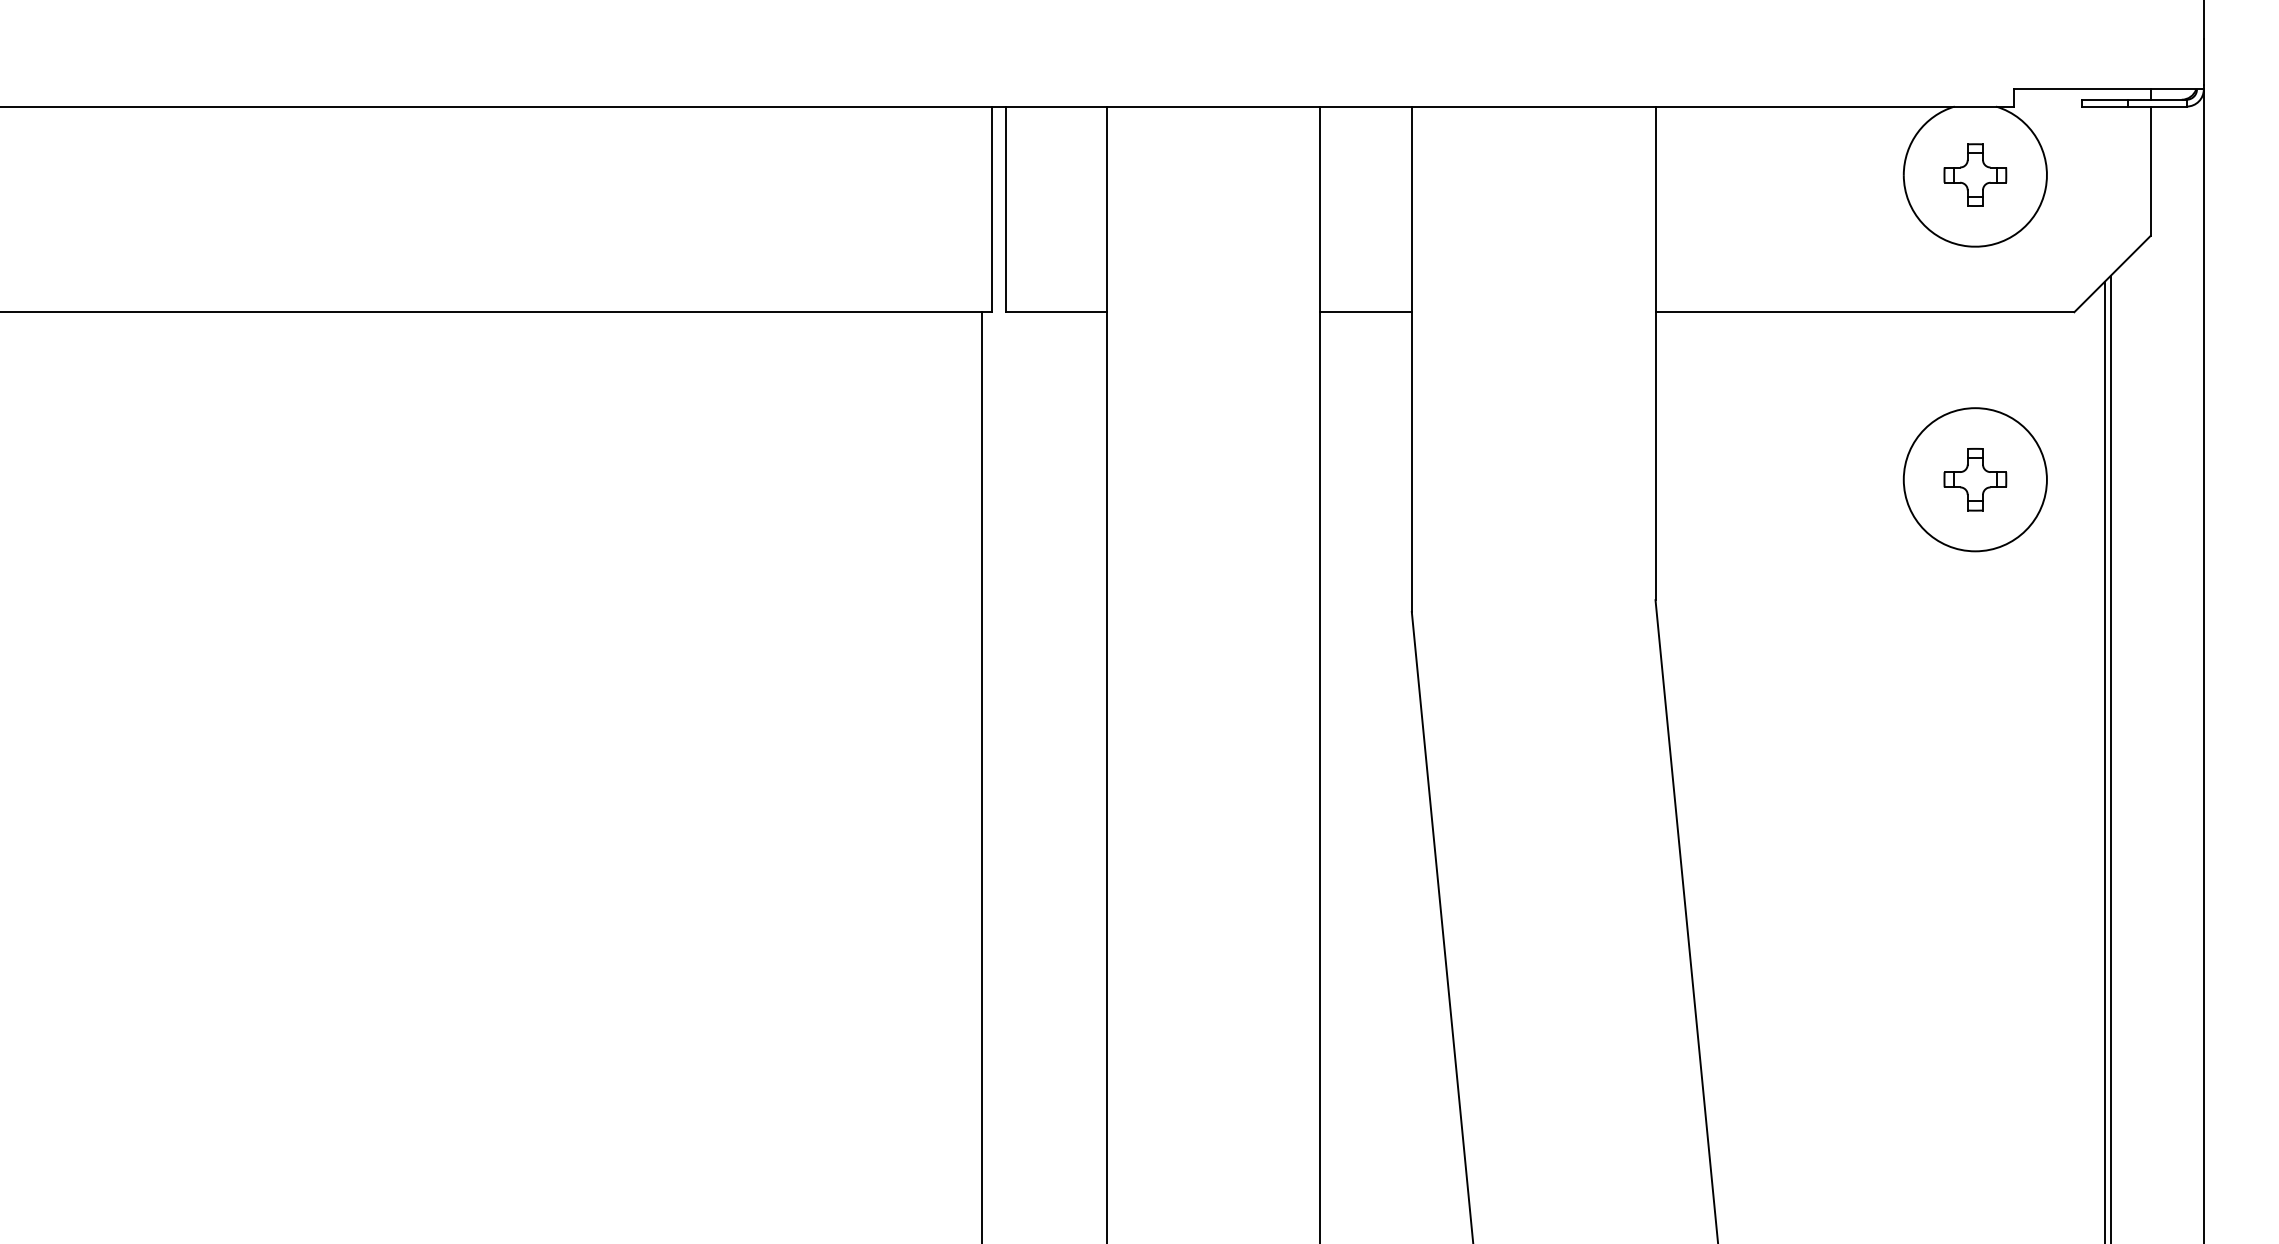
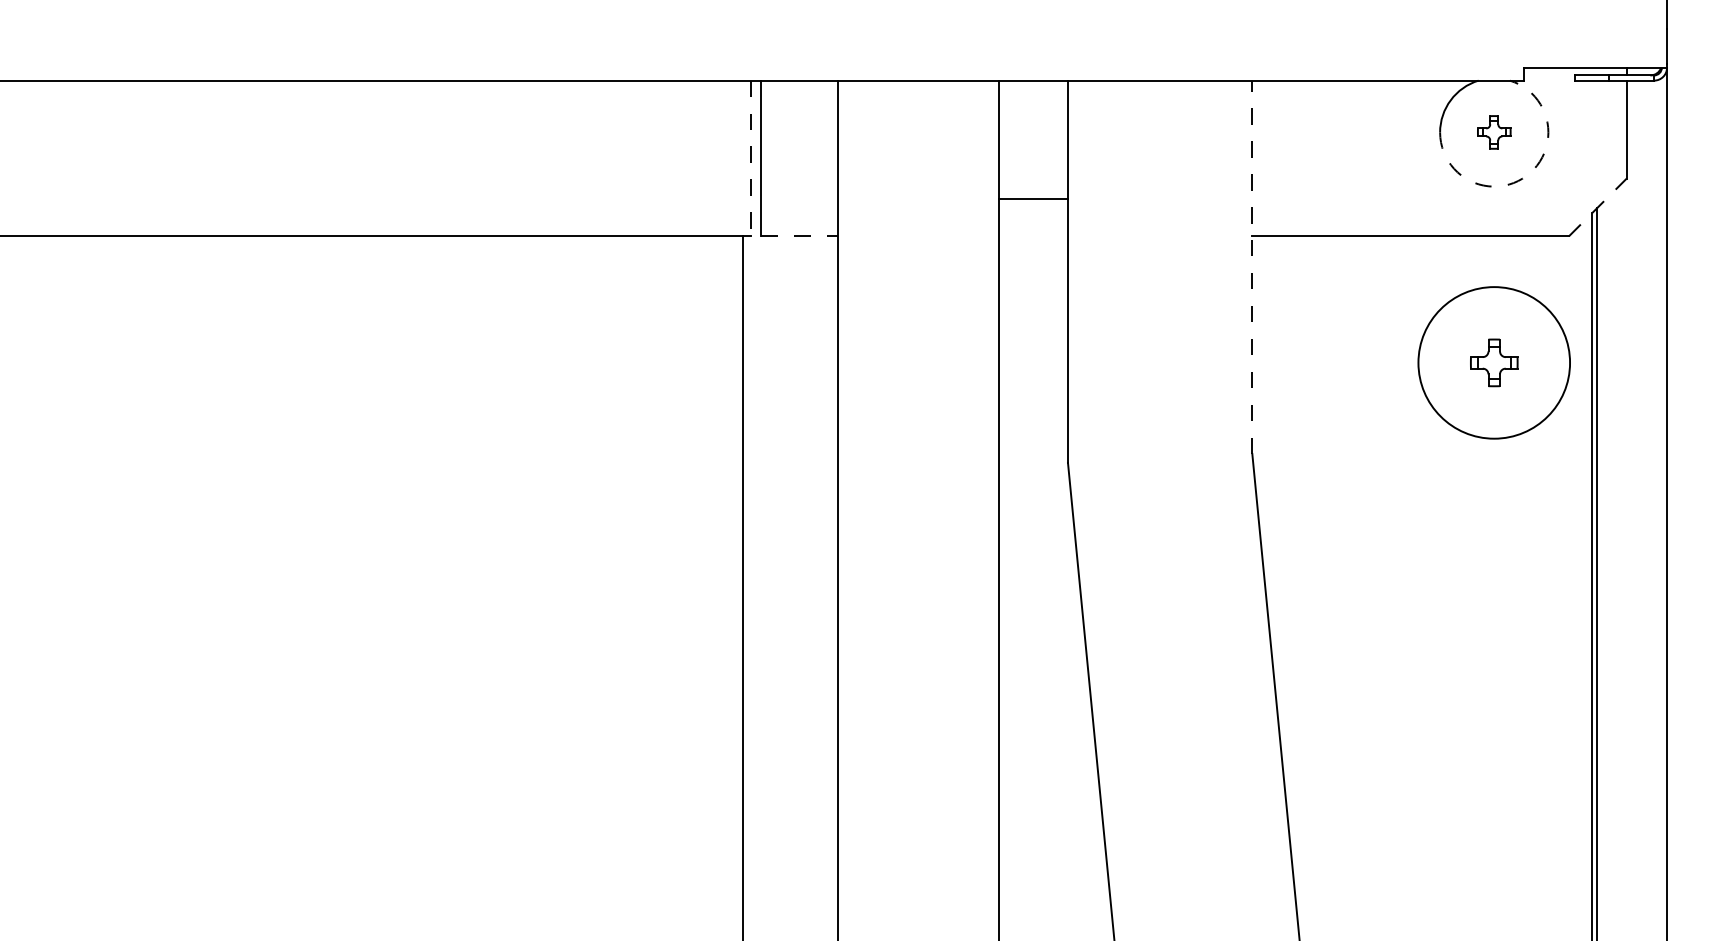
part: (1975, 174) -> (1494, 132), size x0.7
line: (992, 209) -> (750, 158), solid -> dashed
arc: (2018, 232) -> (1526, 175), solid -> dashed
line: (2112, 274) -> (1597, 207), solid -> dashed
line: (1057, 312) -> (799, 236), solid -> dashed
line: (1365, 312) -> (1032, 199), moved
line: (1655, 353) -> (1252, 267), solid -> dashed
circle: (1974, 479) -> (1493, 362), size x1.4

